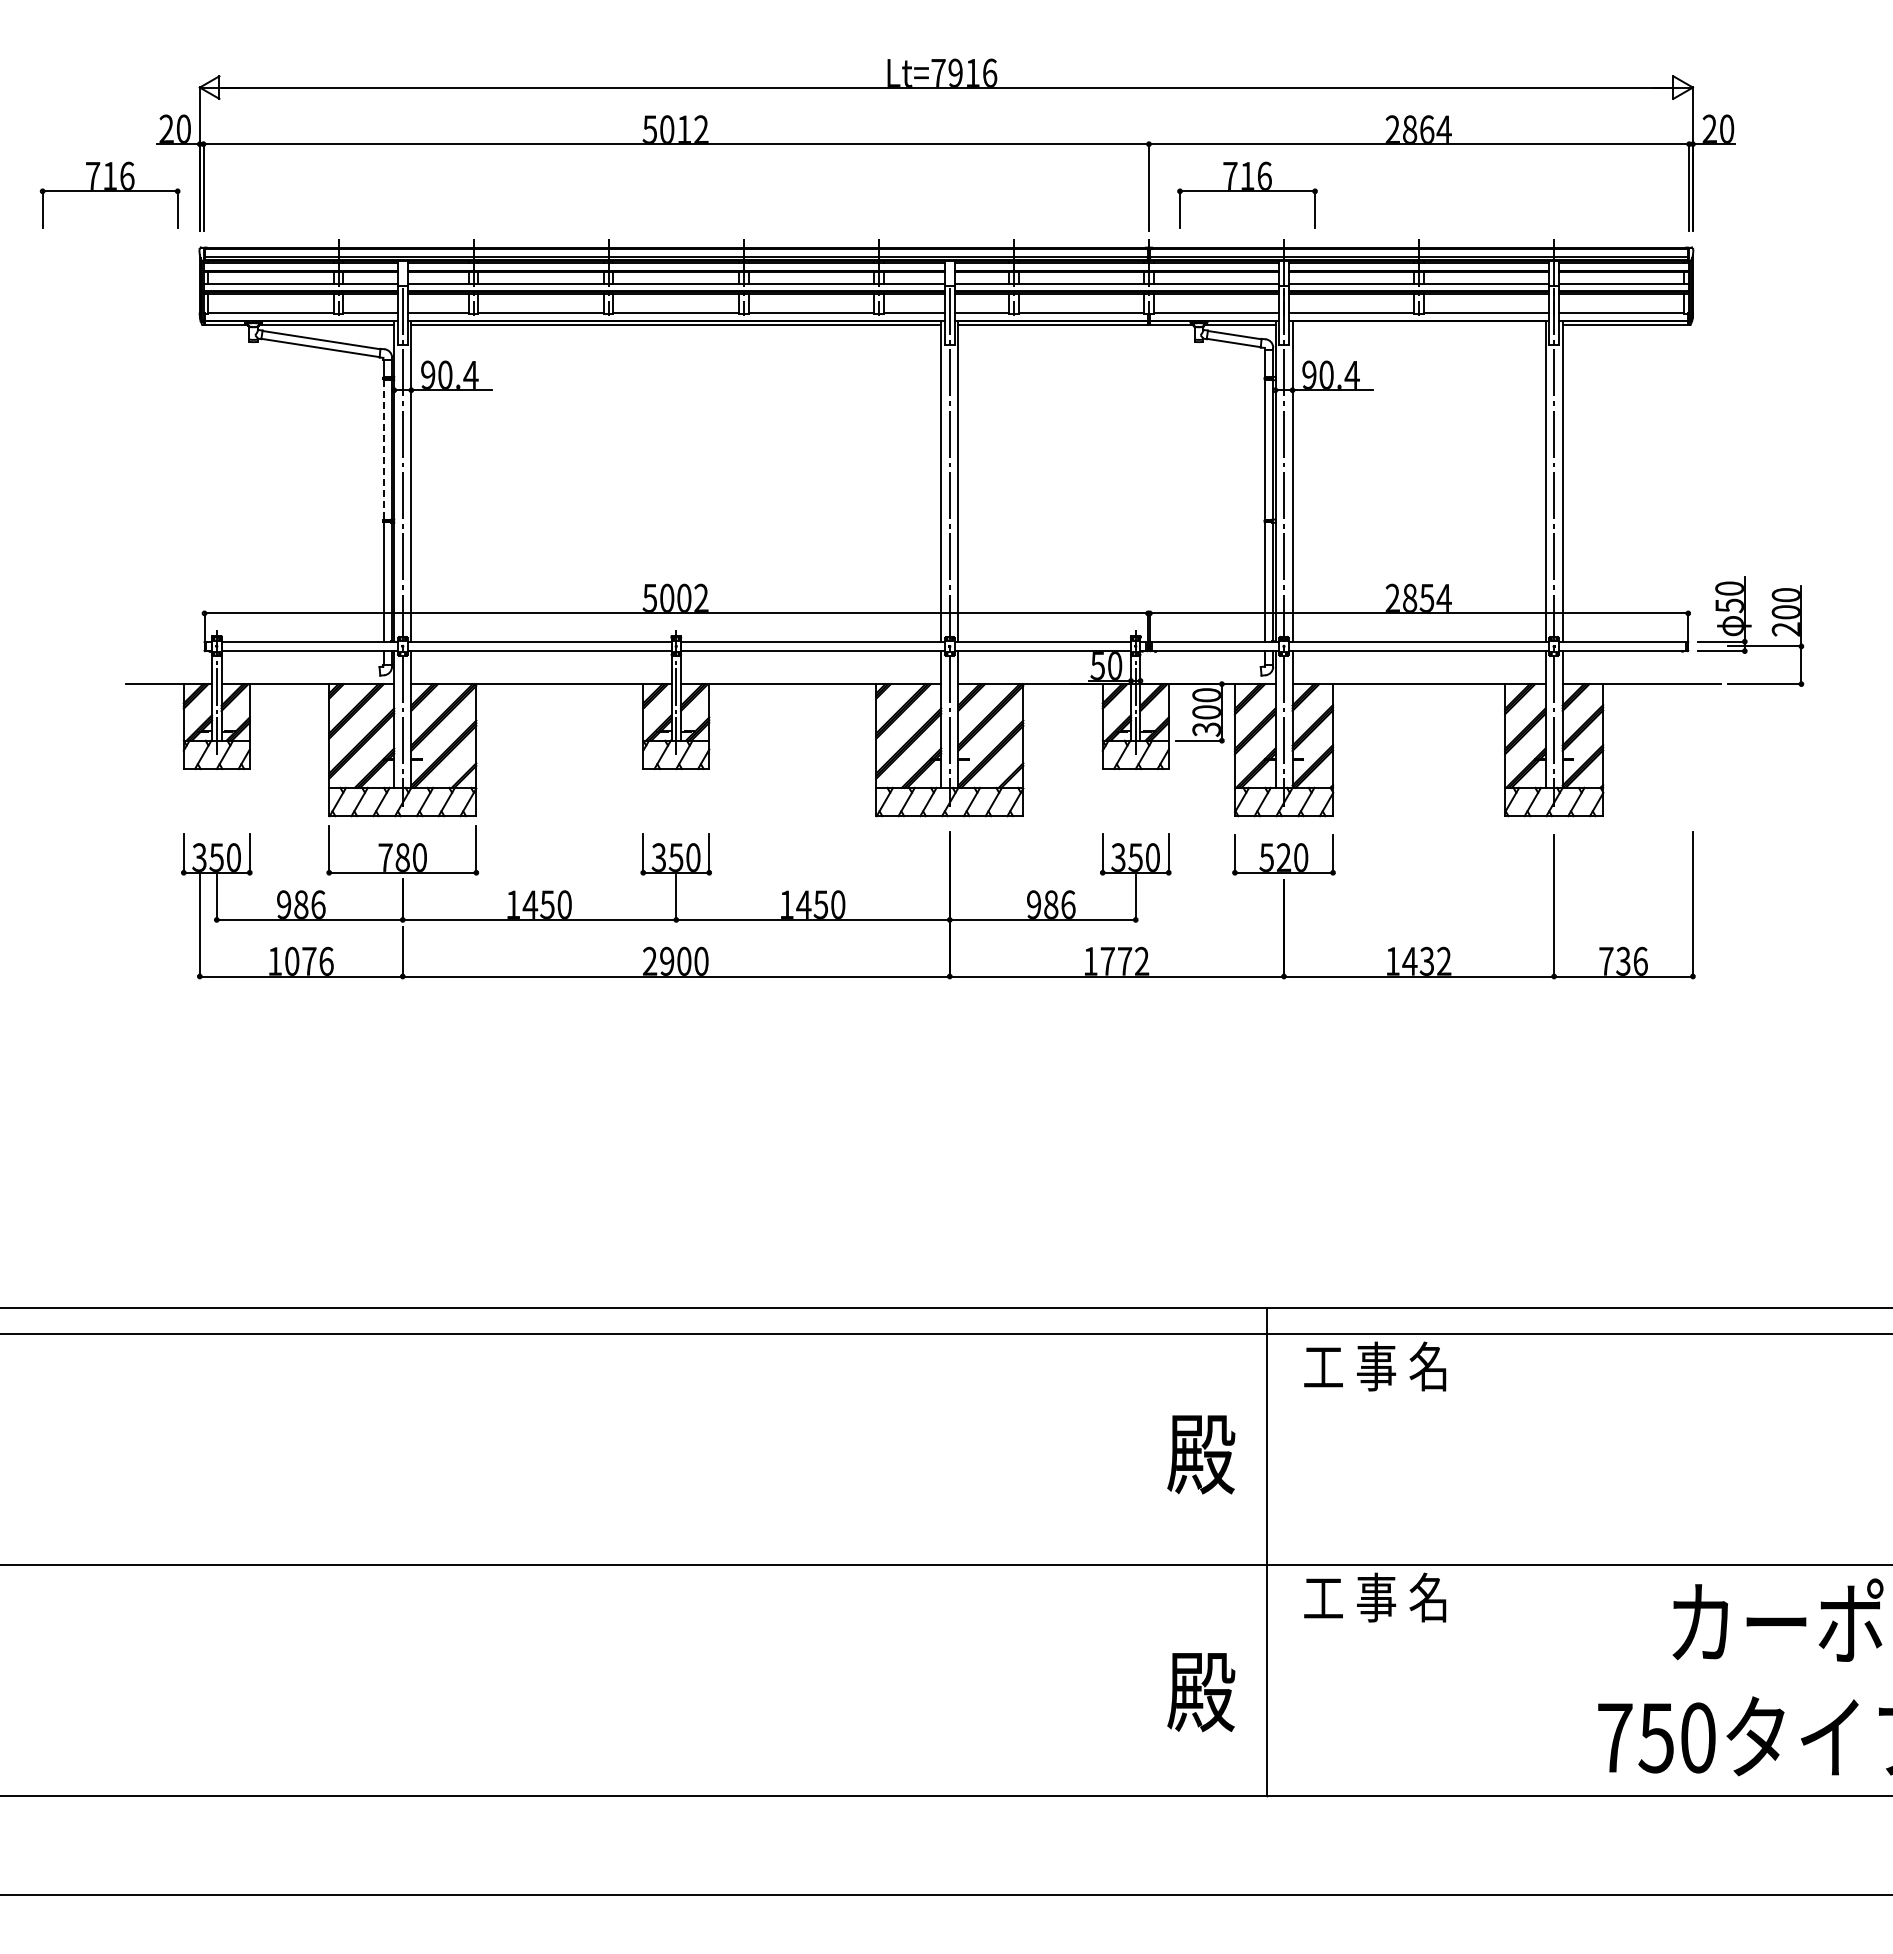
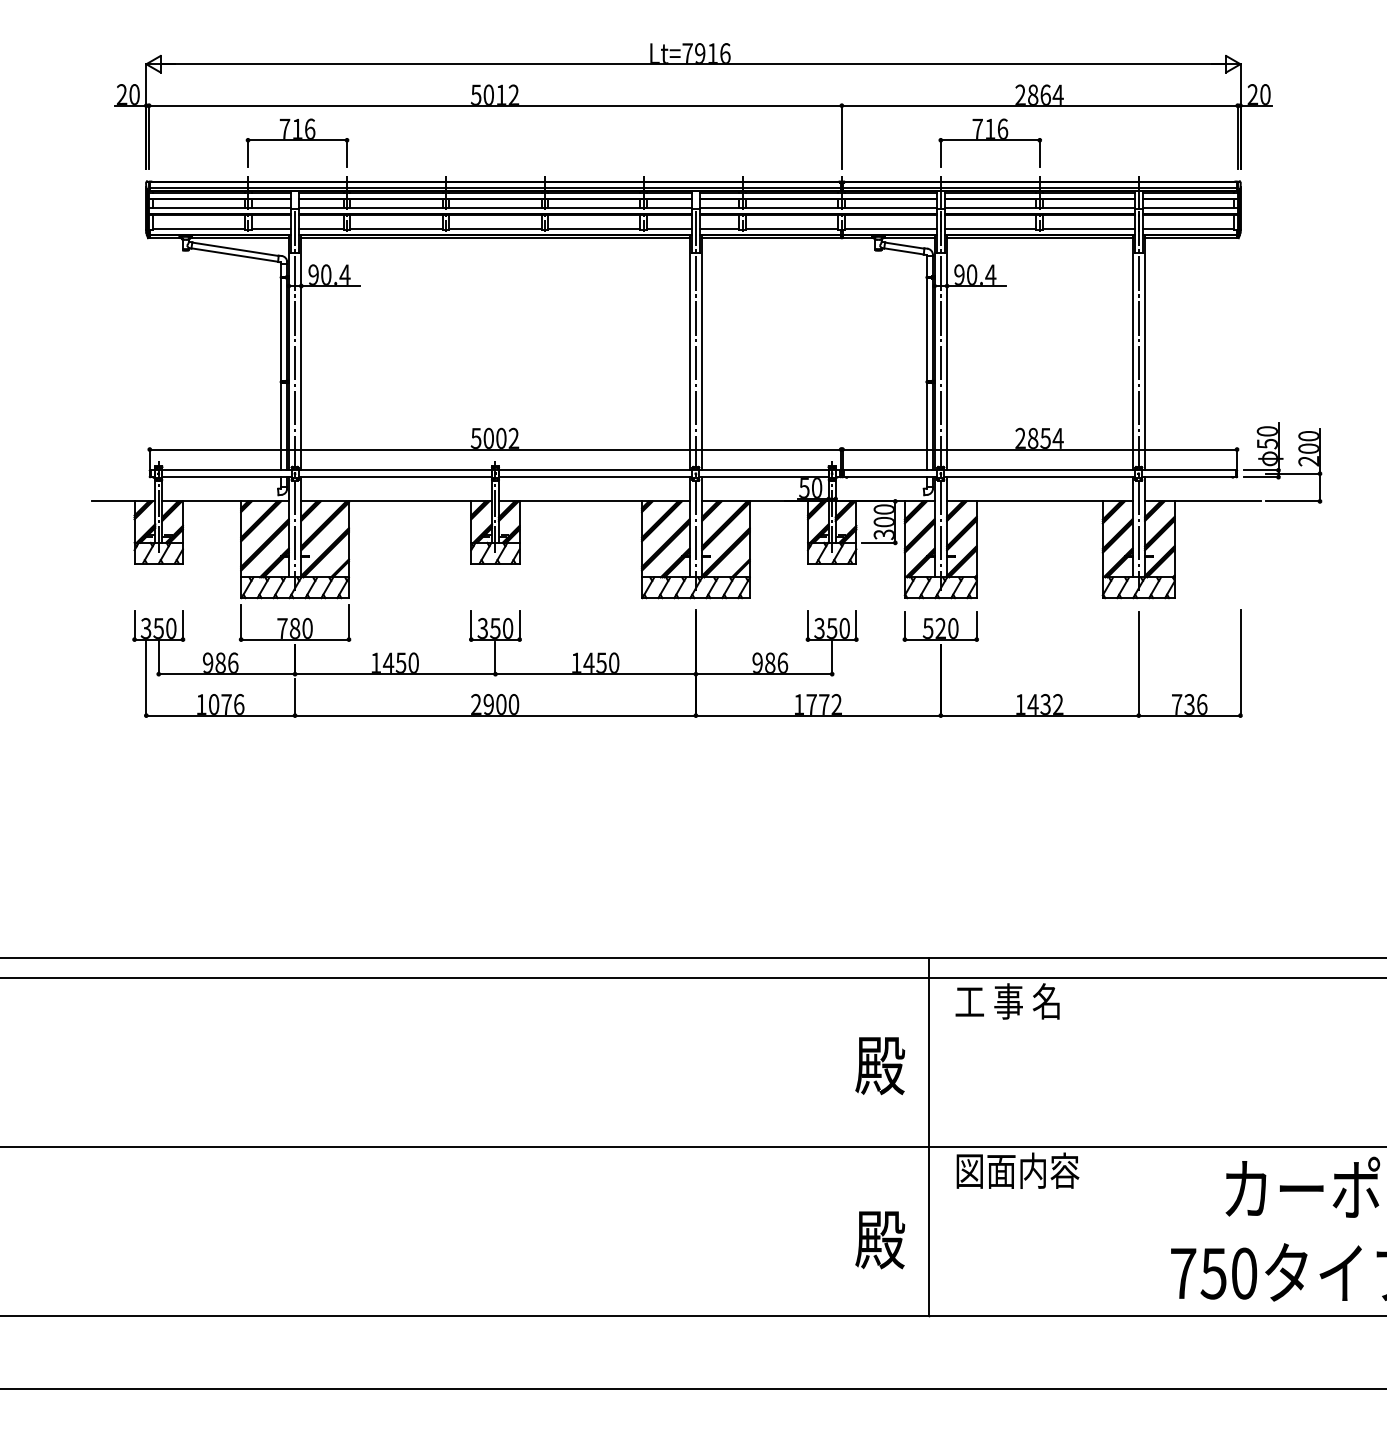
part: (109, 194) -> (297, 142), moved
part: (1247, 194) -> (990, 142), moved
line: (1418, 324) -> (1039, 237), added
line: (383, 450) -> (280, 330), dashed -> solid
text: (1388, 1597) -> (1017, 1170), 工 事 名 -> 図面内容

